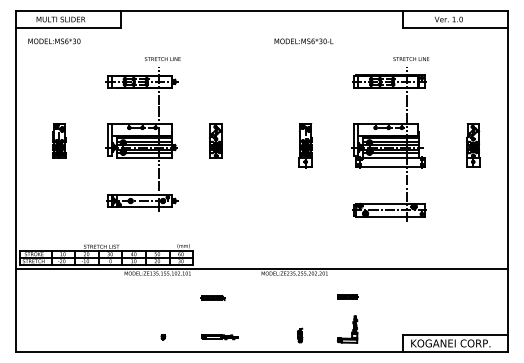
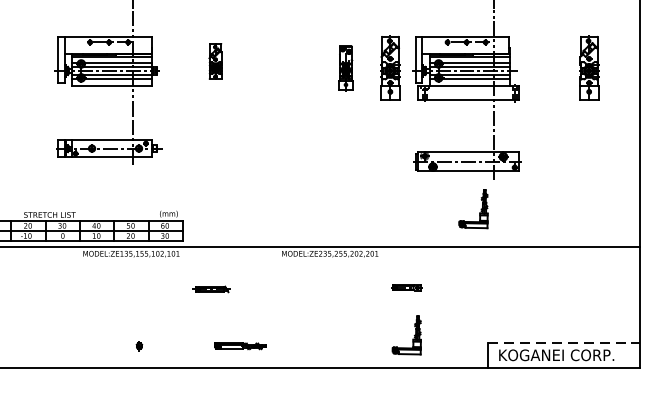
part: (215, 140) -> (215, 60), size x0.7
part: (305, 145) -> (345, 67), size x0.7
part: (336, 145) -> (390, 67), added
part: (393, 242) -> (473, 208), added
line: (456, 334) -> (564, 342), solid -> dashed
part: (300, 335) -> (338, 343), removed
part: (219, 337) -> (239, 346), moved

